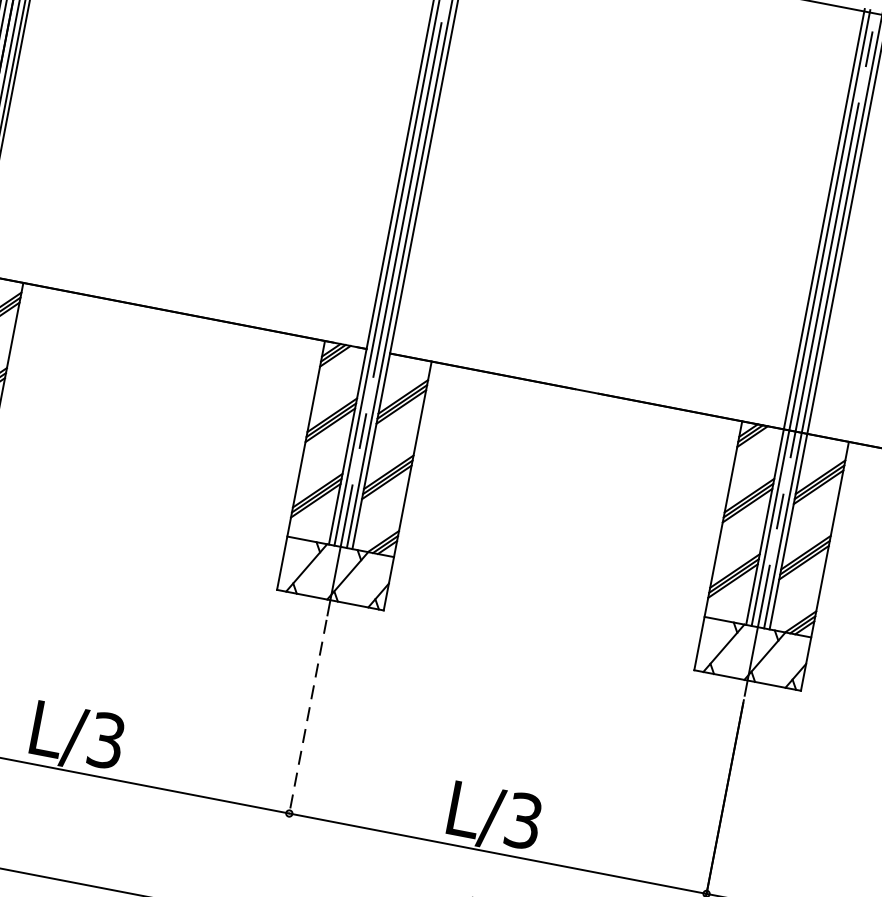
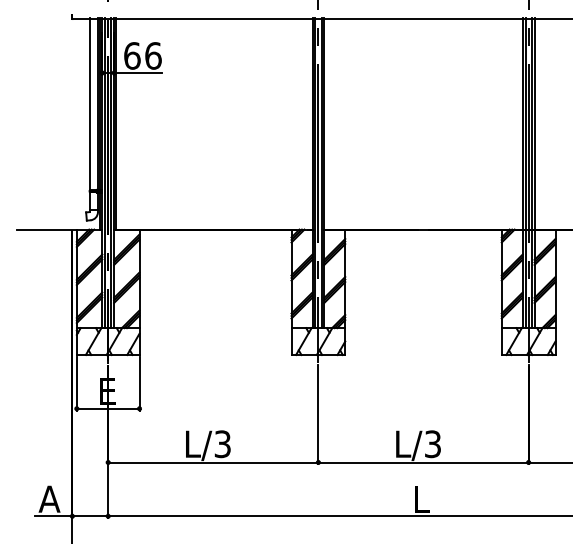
line: (307, 718) -> (318, 414), dashed -> solid

